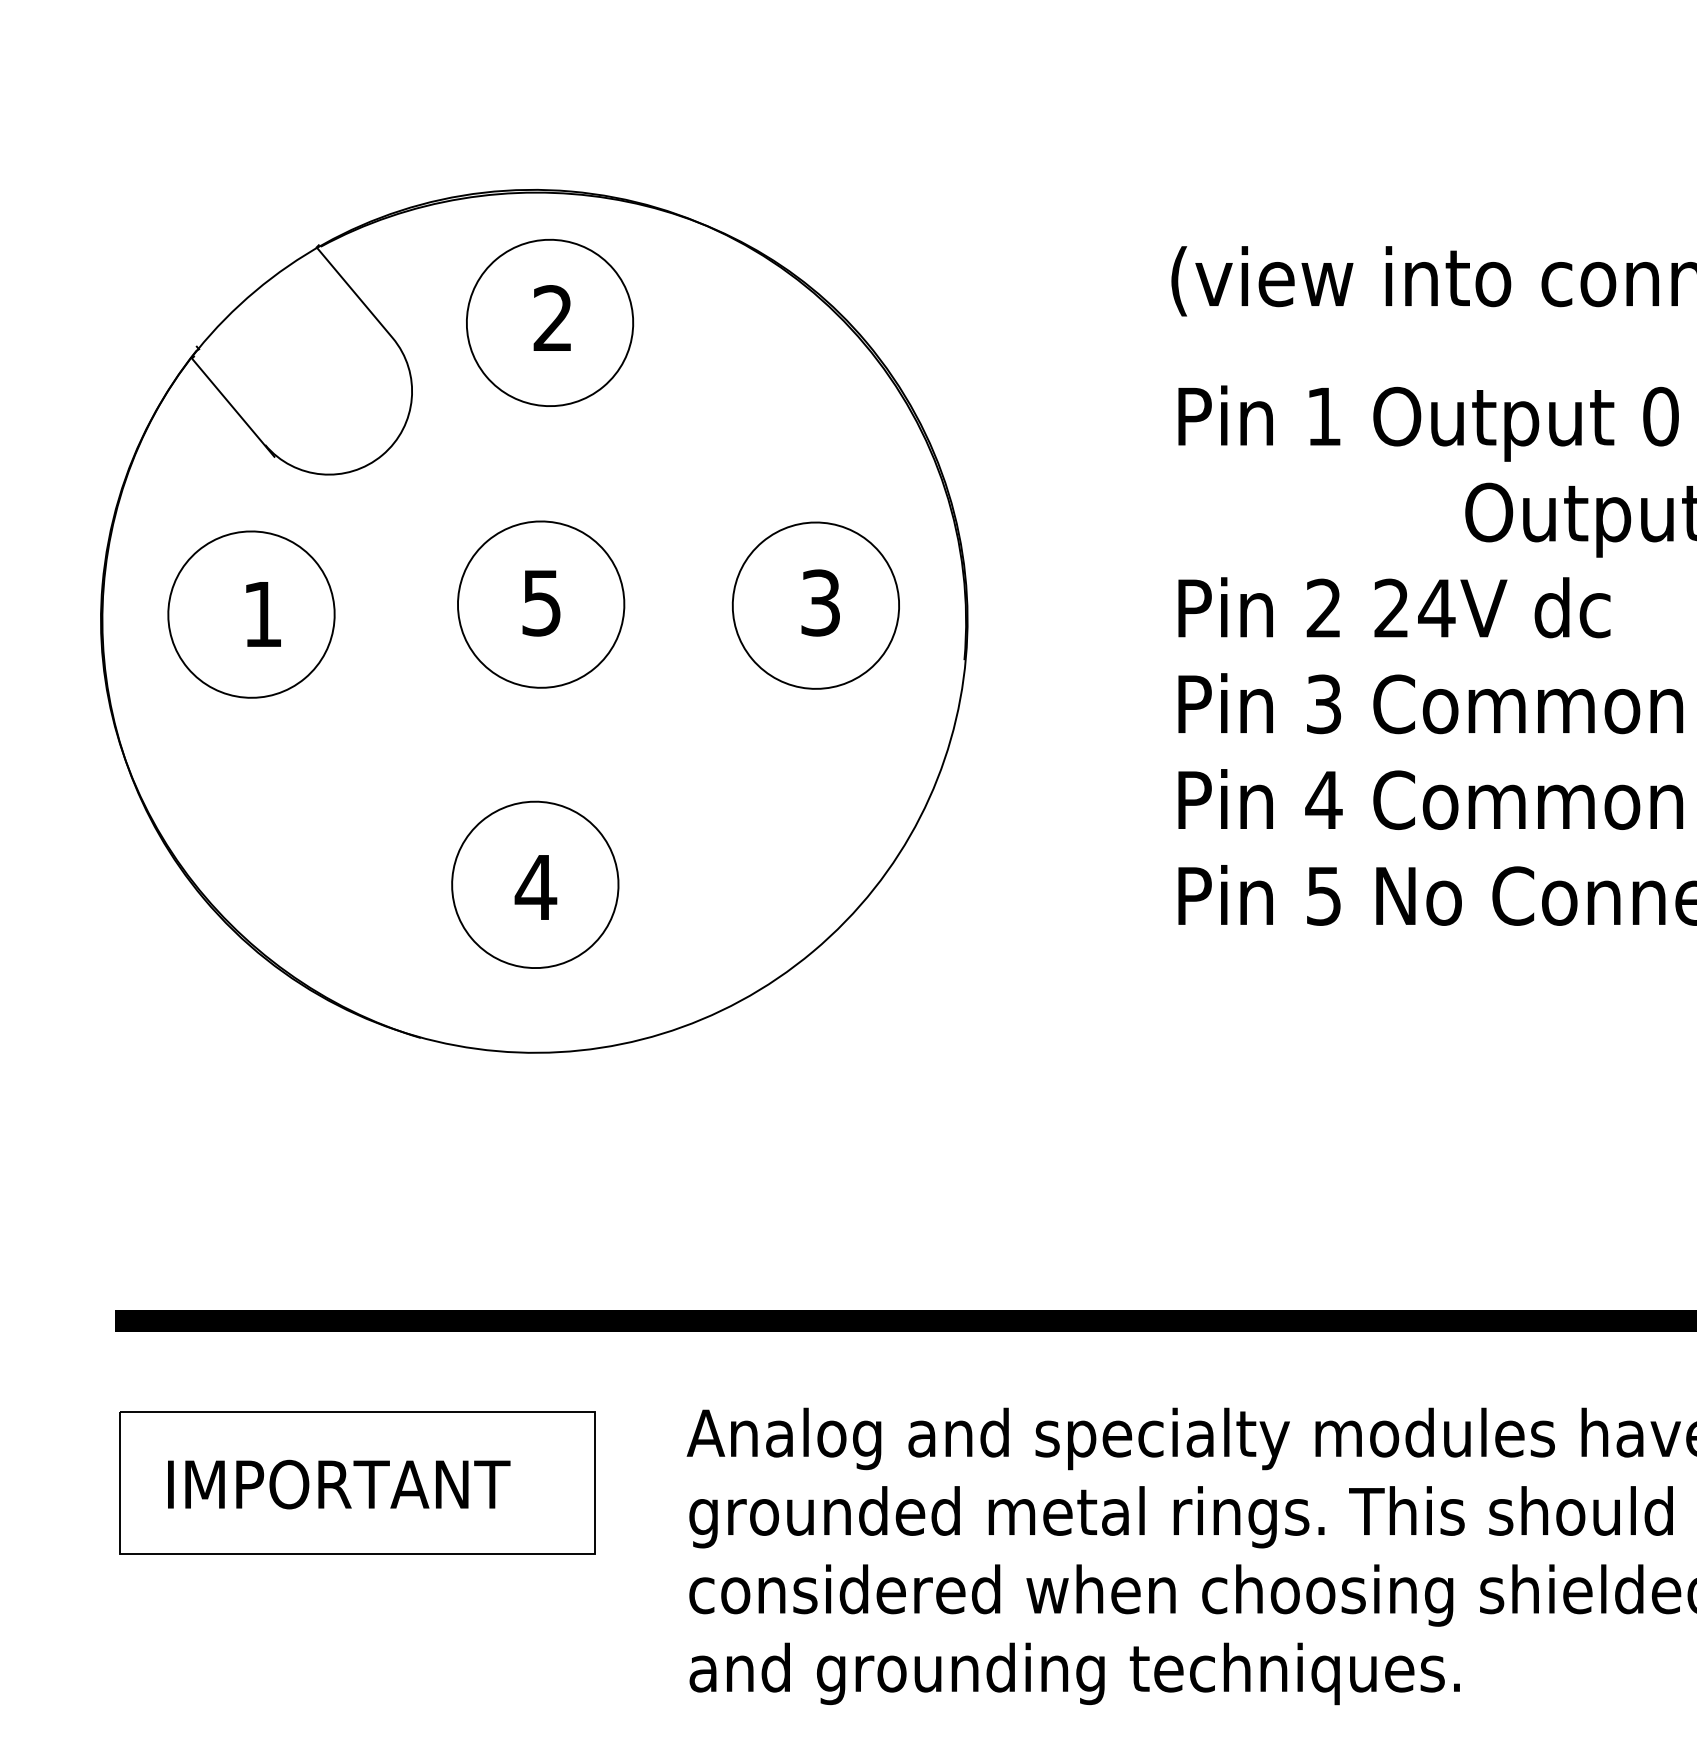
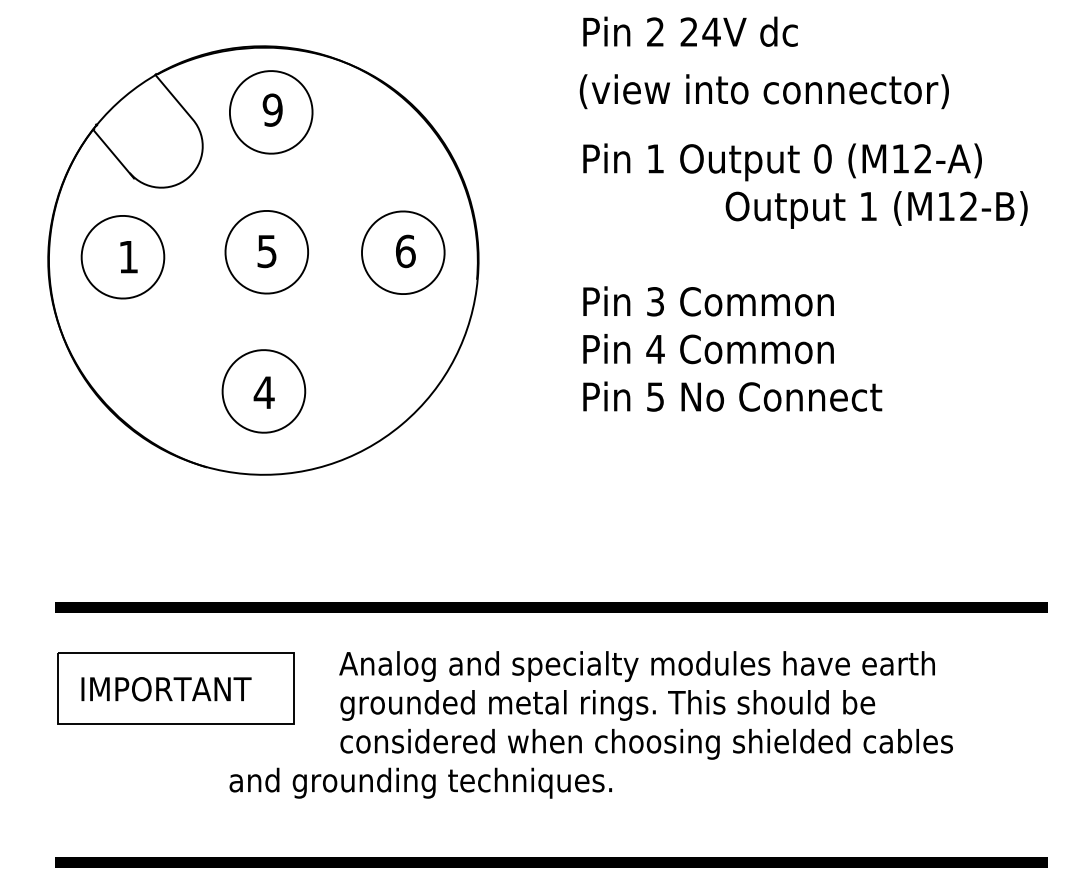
text: (552, 317) -> (272, 109), 2 -> 9
text: (820, 603) -> (405, 251), 3 -> 6
text: (1394, 607) -> (690, 31), moved
text: (1074, 1672) -> (420, 782), moved

